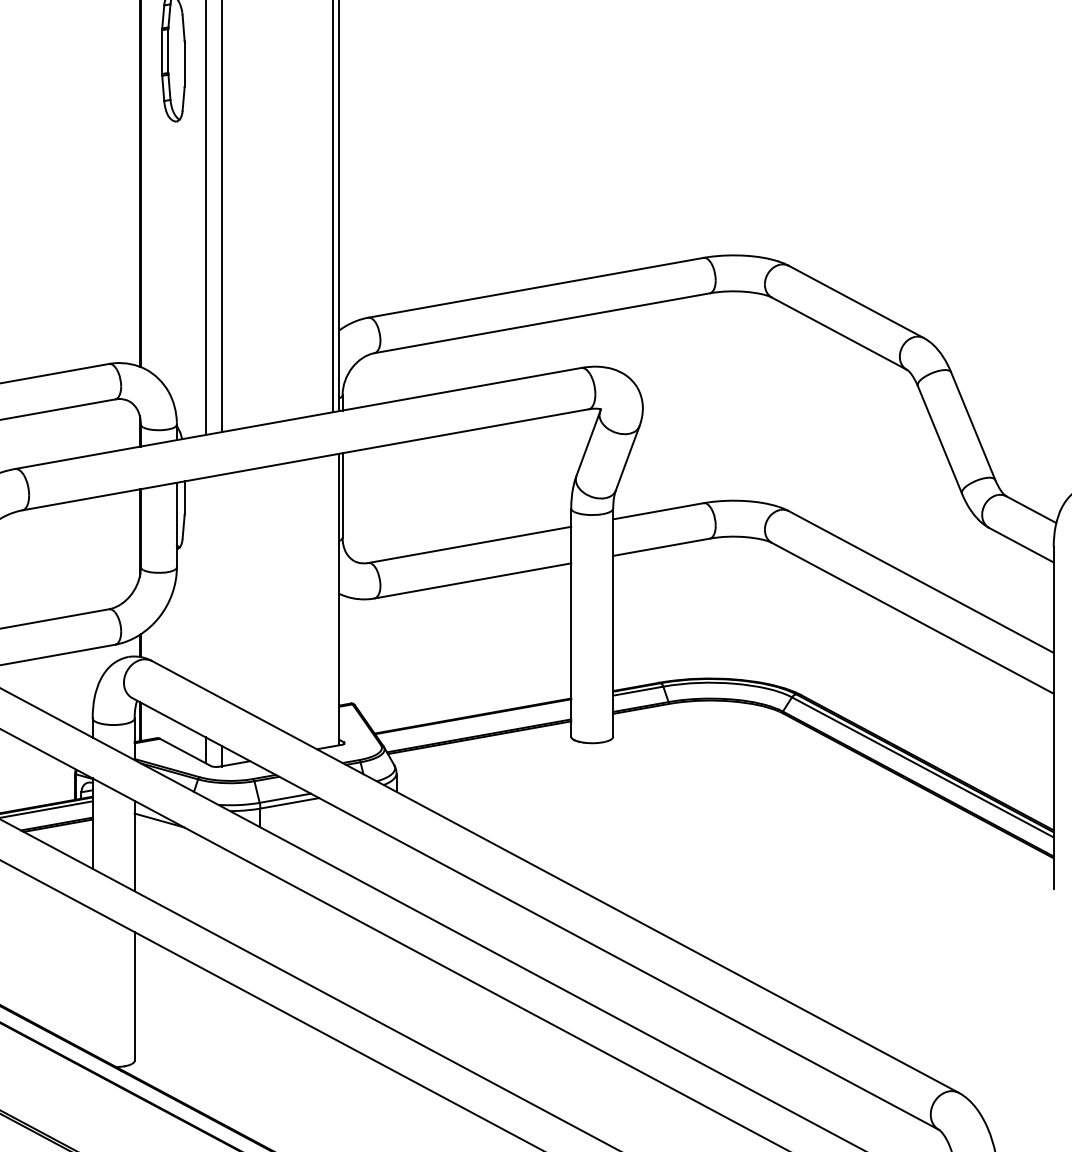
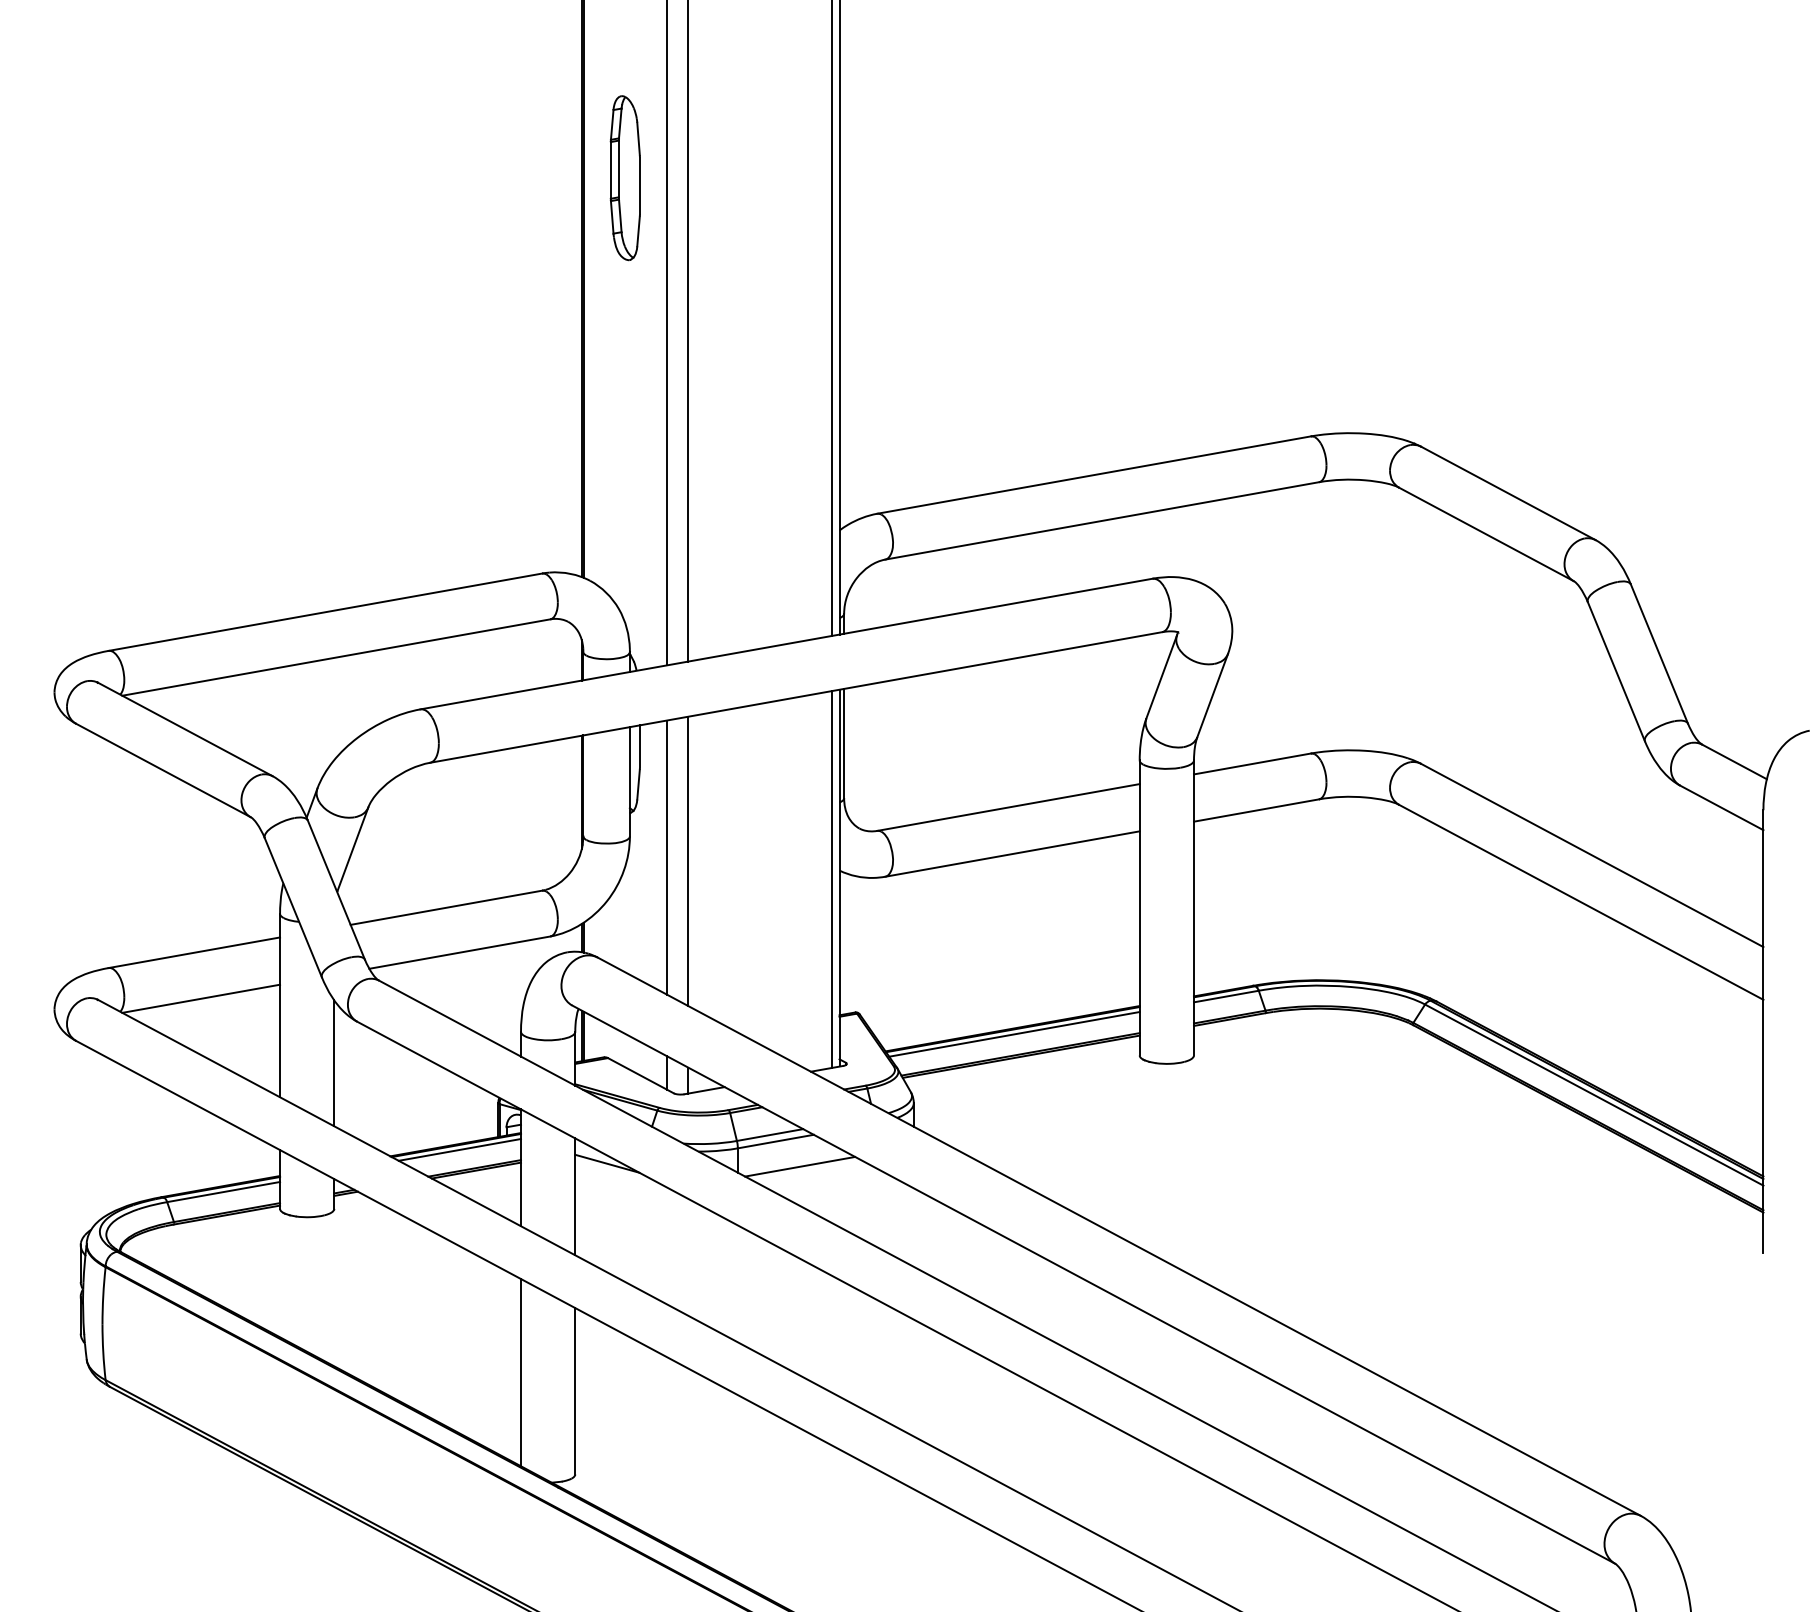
line: (205, 583) -> (666, 857), added
line: (222, 585) -> (688, 860), added
line: (332, 600) -> (831, 879), added
line: (474, 720) -> (1014, 1034), added
line: (308, 822) -> (800, 1166), added
line: (93, 981) -> (521, 1372), added

